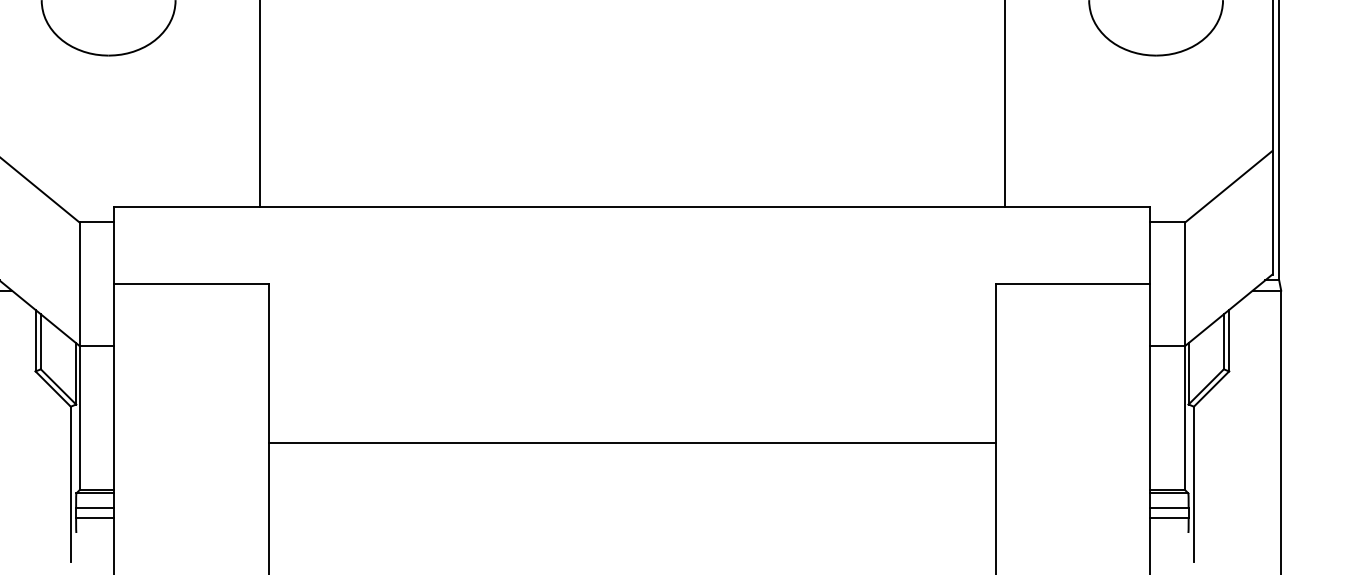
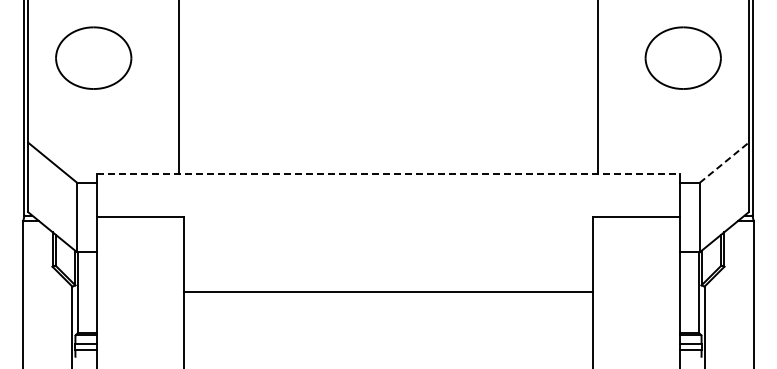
line: (1229, 186) -> (724, 162), solid -> dashed
line: (632, 207) -> (388, 174), solid -> dashed
line: (632, 443) -> (388, 292), moved

